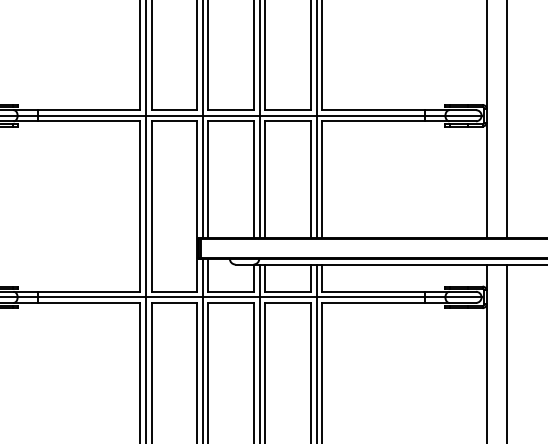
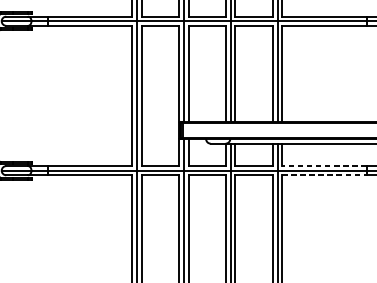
line: (373, 291) -> (324, 165), solid -> dashed
line: (374, 302) -> (325, 174), solid -> dashed

